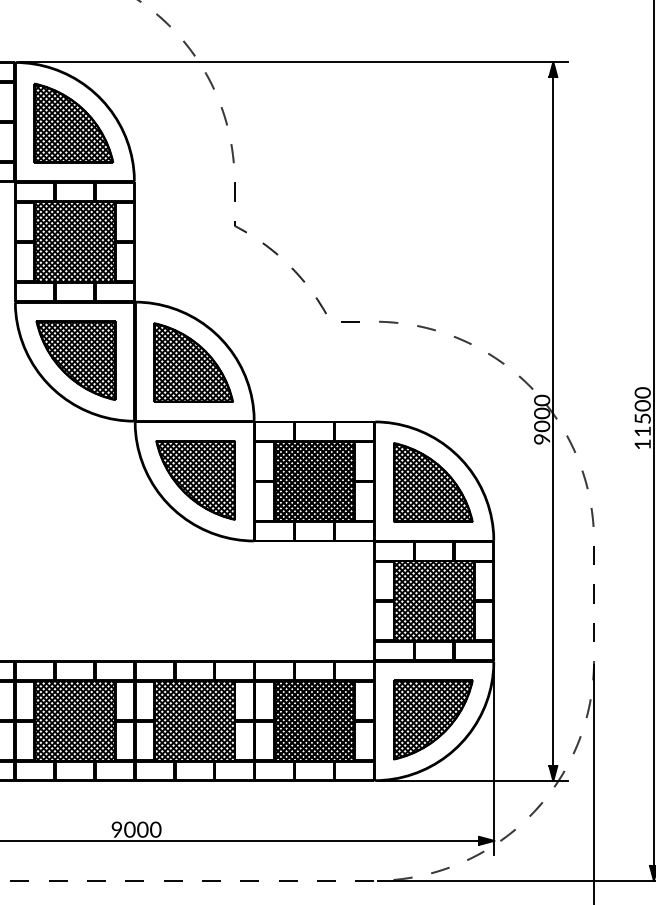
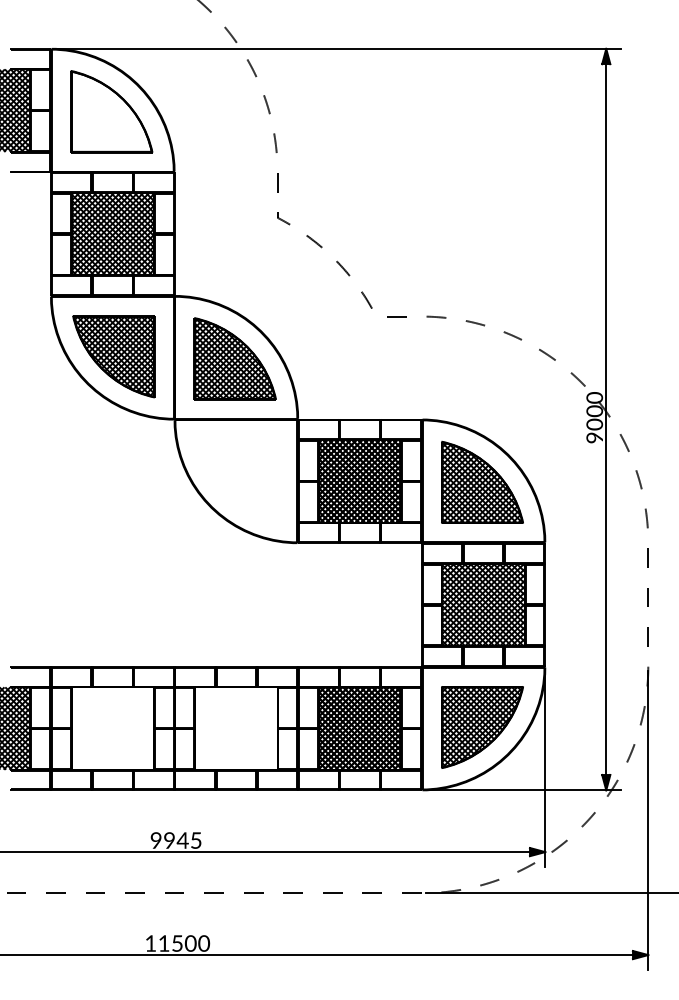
hatch: (73, 122) -> (111, 111), removed
part: (194, 479) -> (236, 479), removed
hatch: (74, 721) -> (112, 728), removed
hatch: (194, 721) -> (236, 728), removed
text: (142, 829) -> (182, 840), 9000 -> 9945

